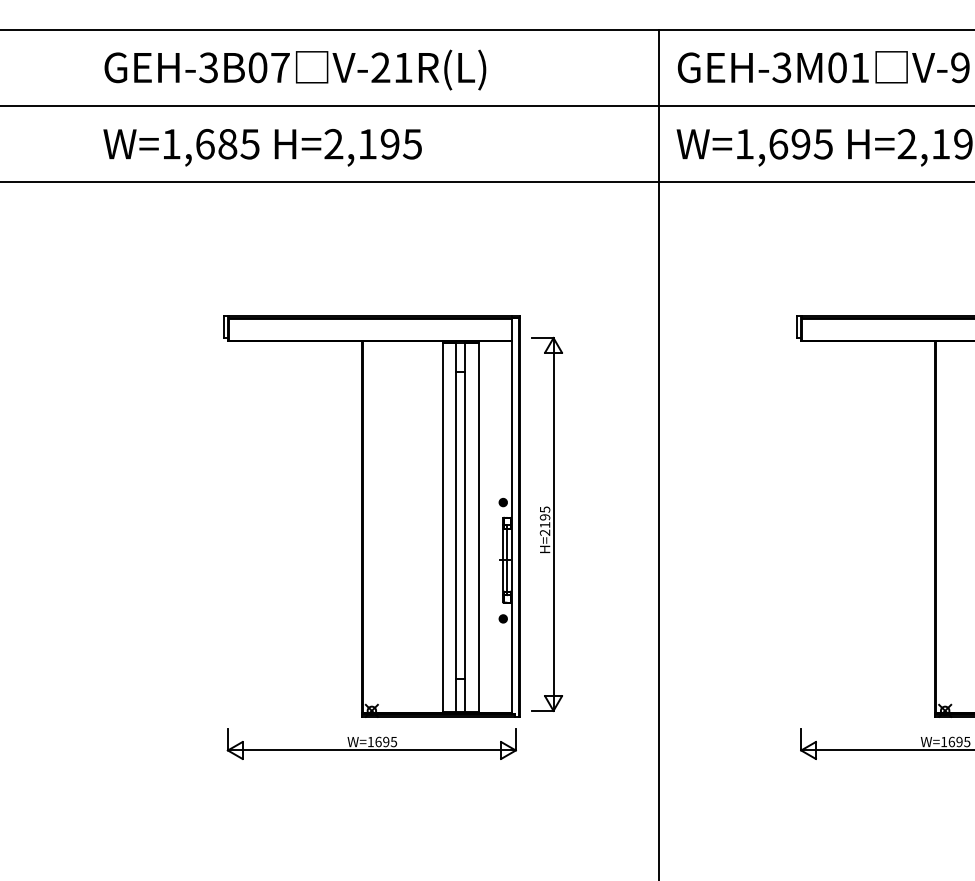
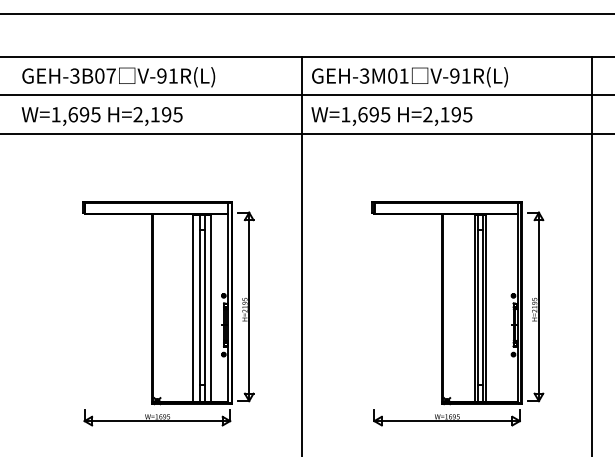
text: (379, 68) -> (161, 76), V-21R(L) -> V-91R(L)
text: (227, 143) -> (84, 114), W=1,685 -> W=1,695

